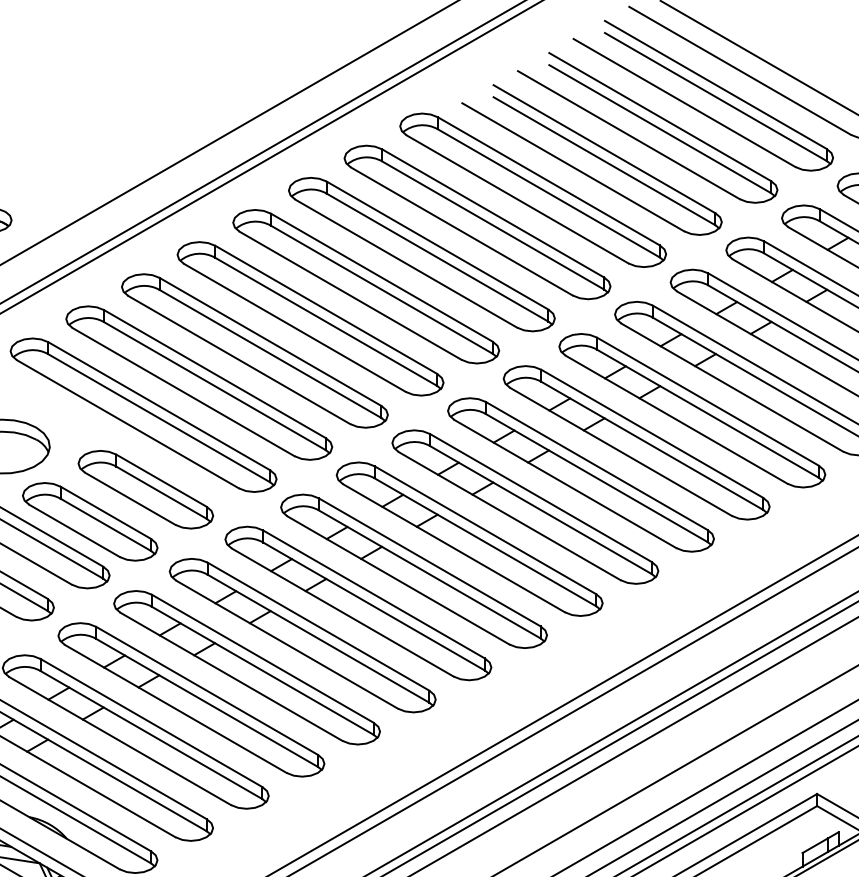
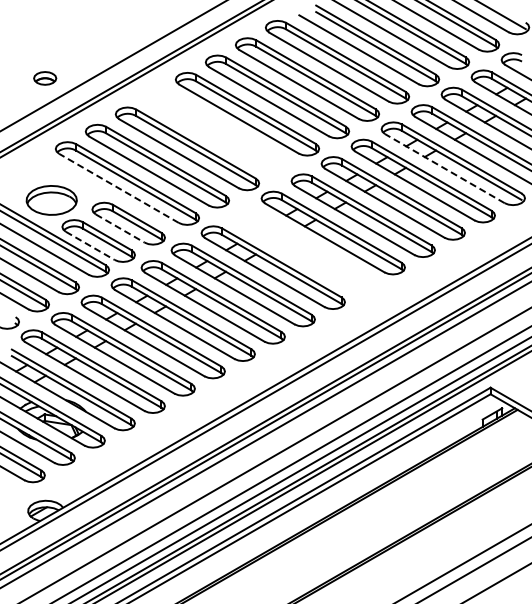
part: (310, 318) -> (217, 131), removed
line: (731, 387) -> (444, 168), solid -> dashed
line: (126, 424) -> (118, 188), solid -> dashed
line: (130, 498) -> (120, 228), solid -> dashed
line: (75, 532) -> (90, 246), solid -> dashed
part: (468, 539) -> (302, 250), removed

